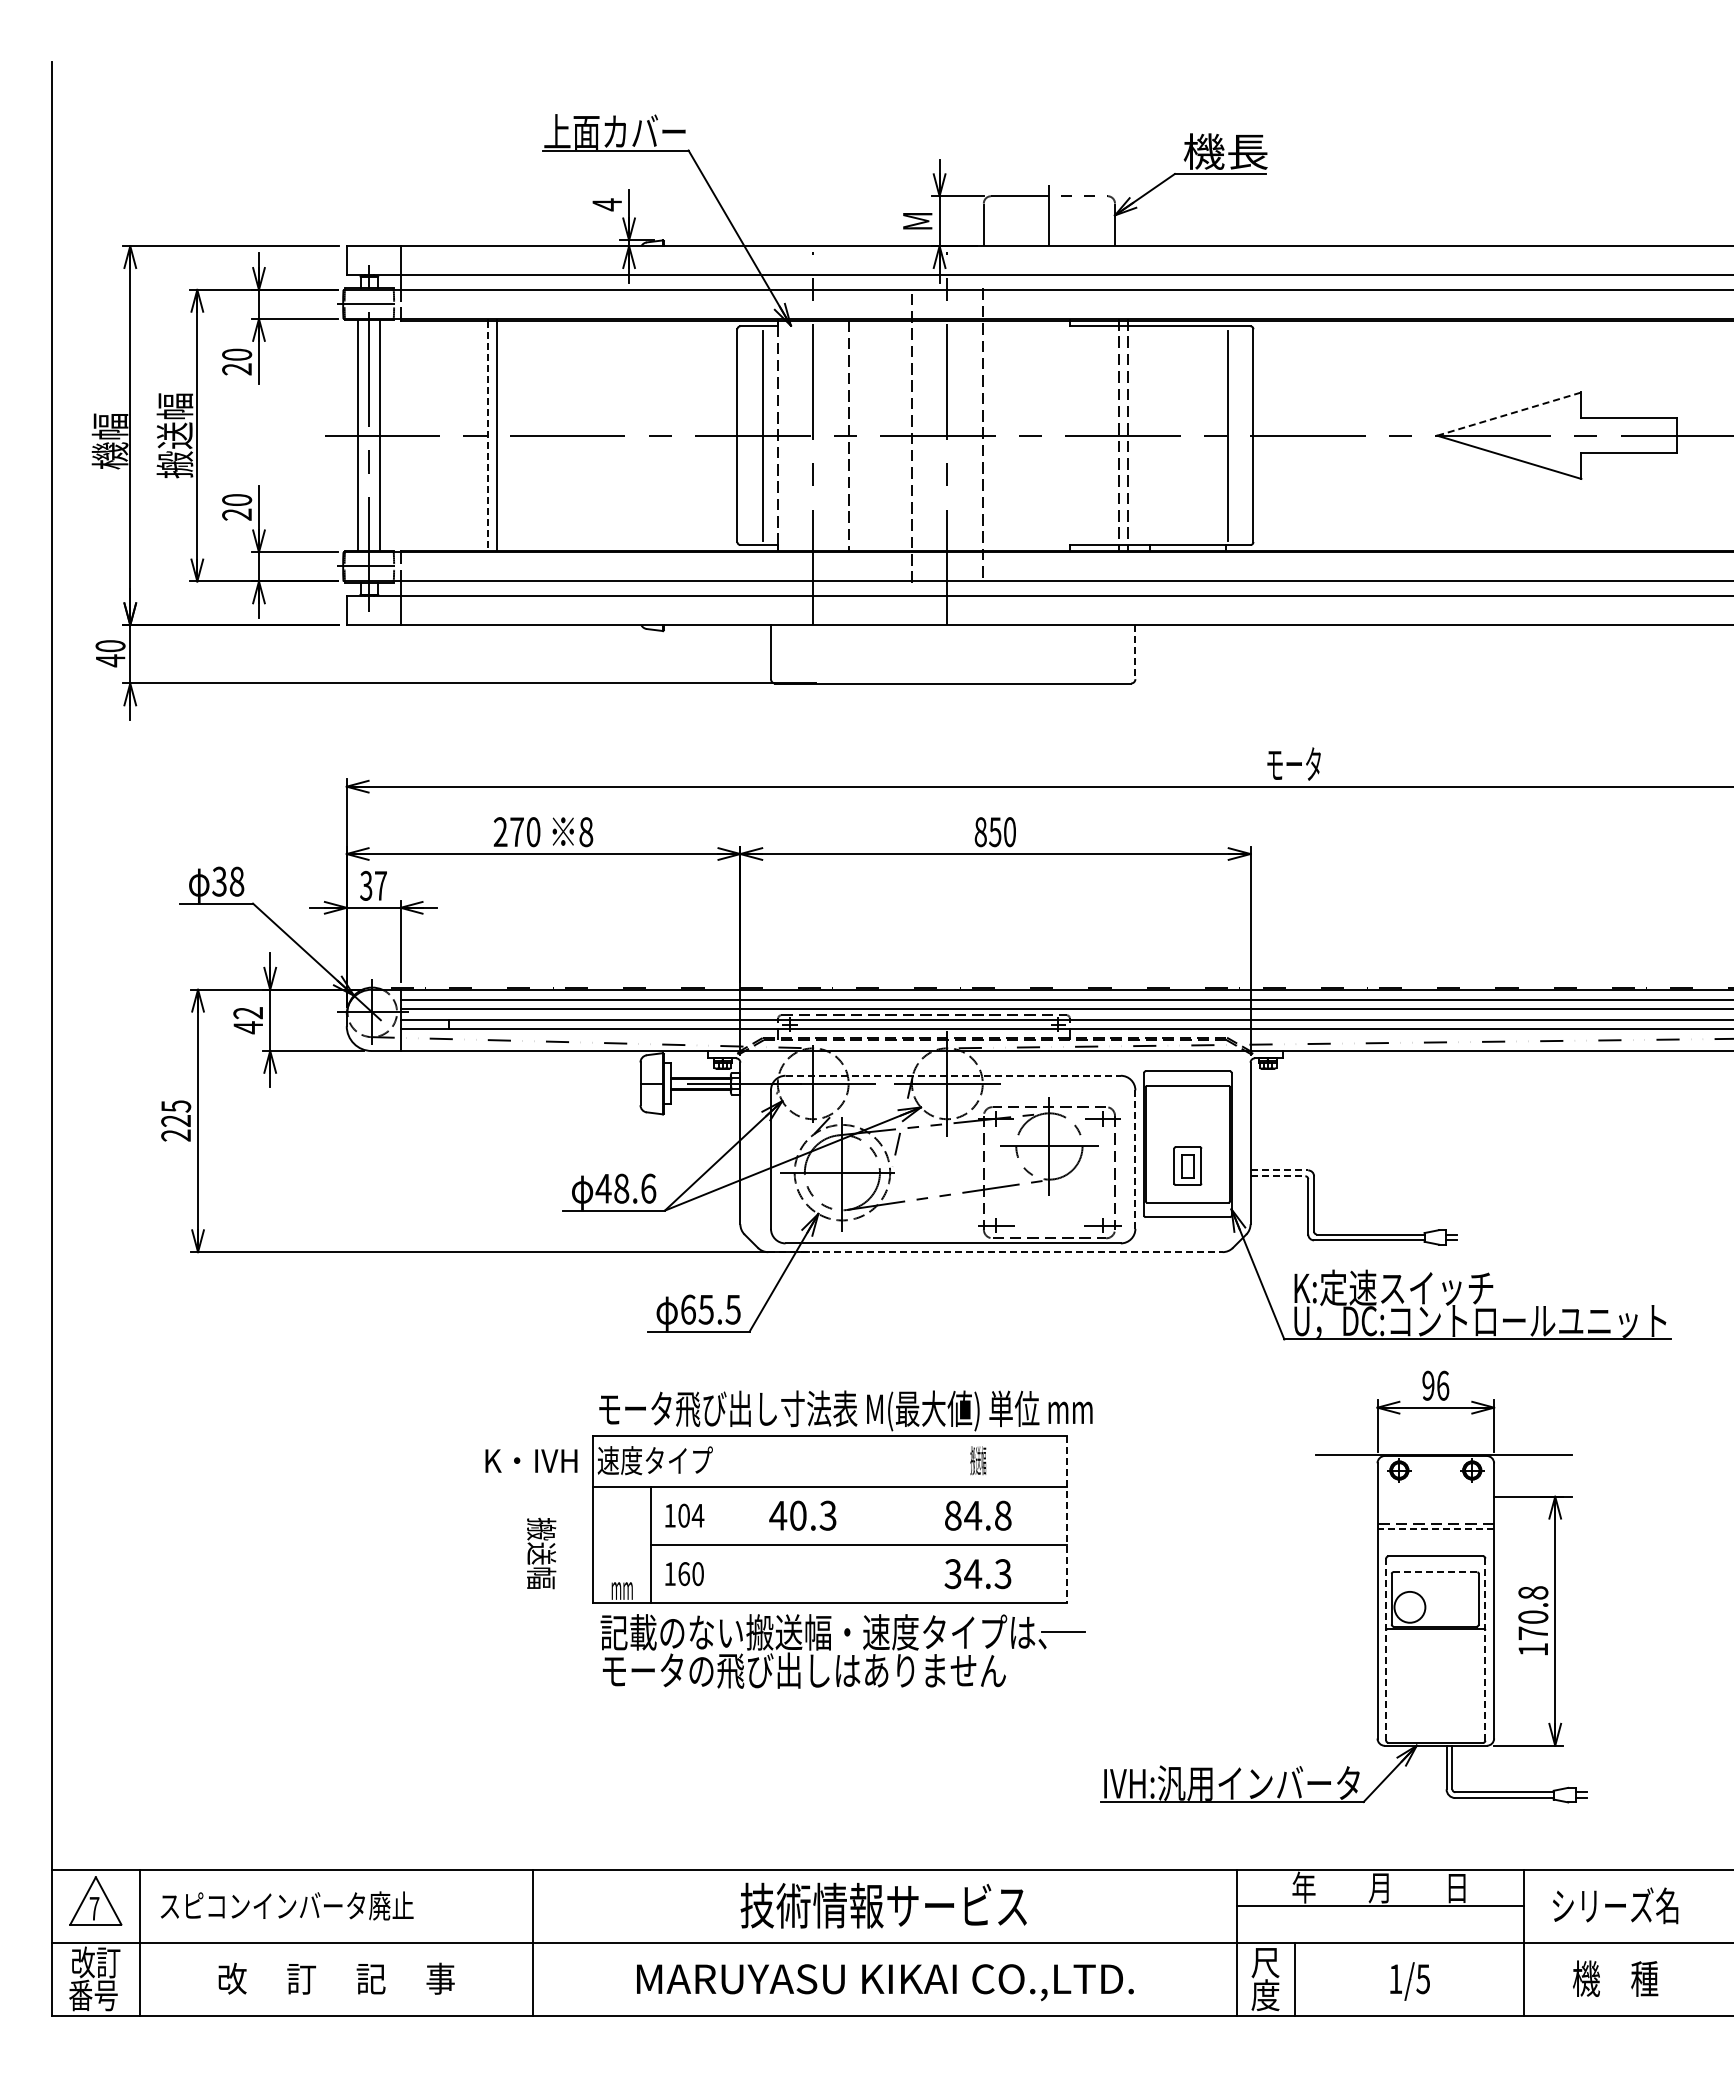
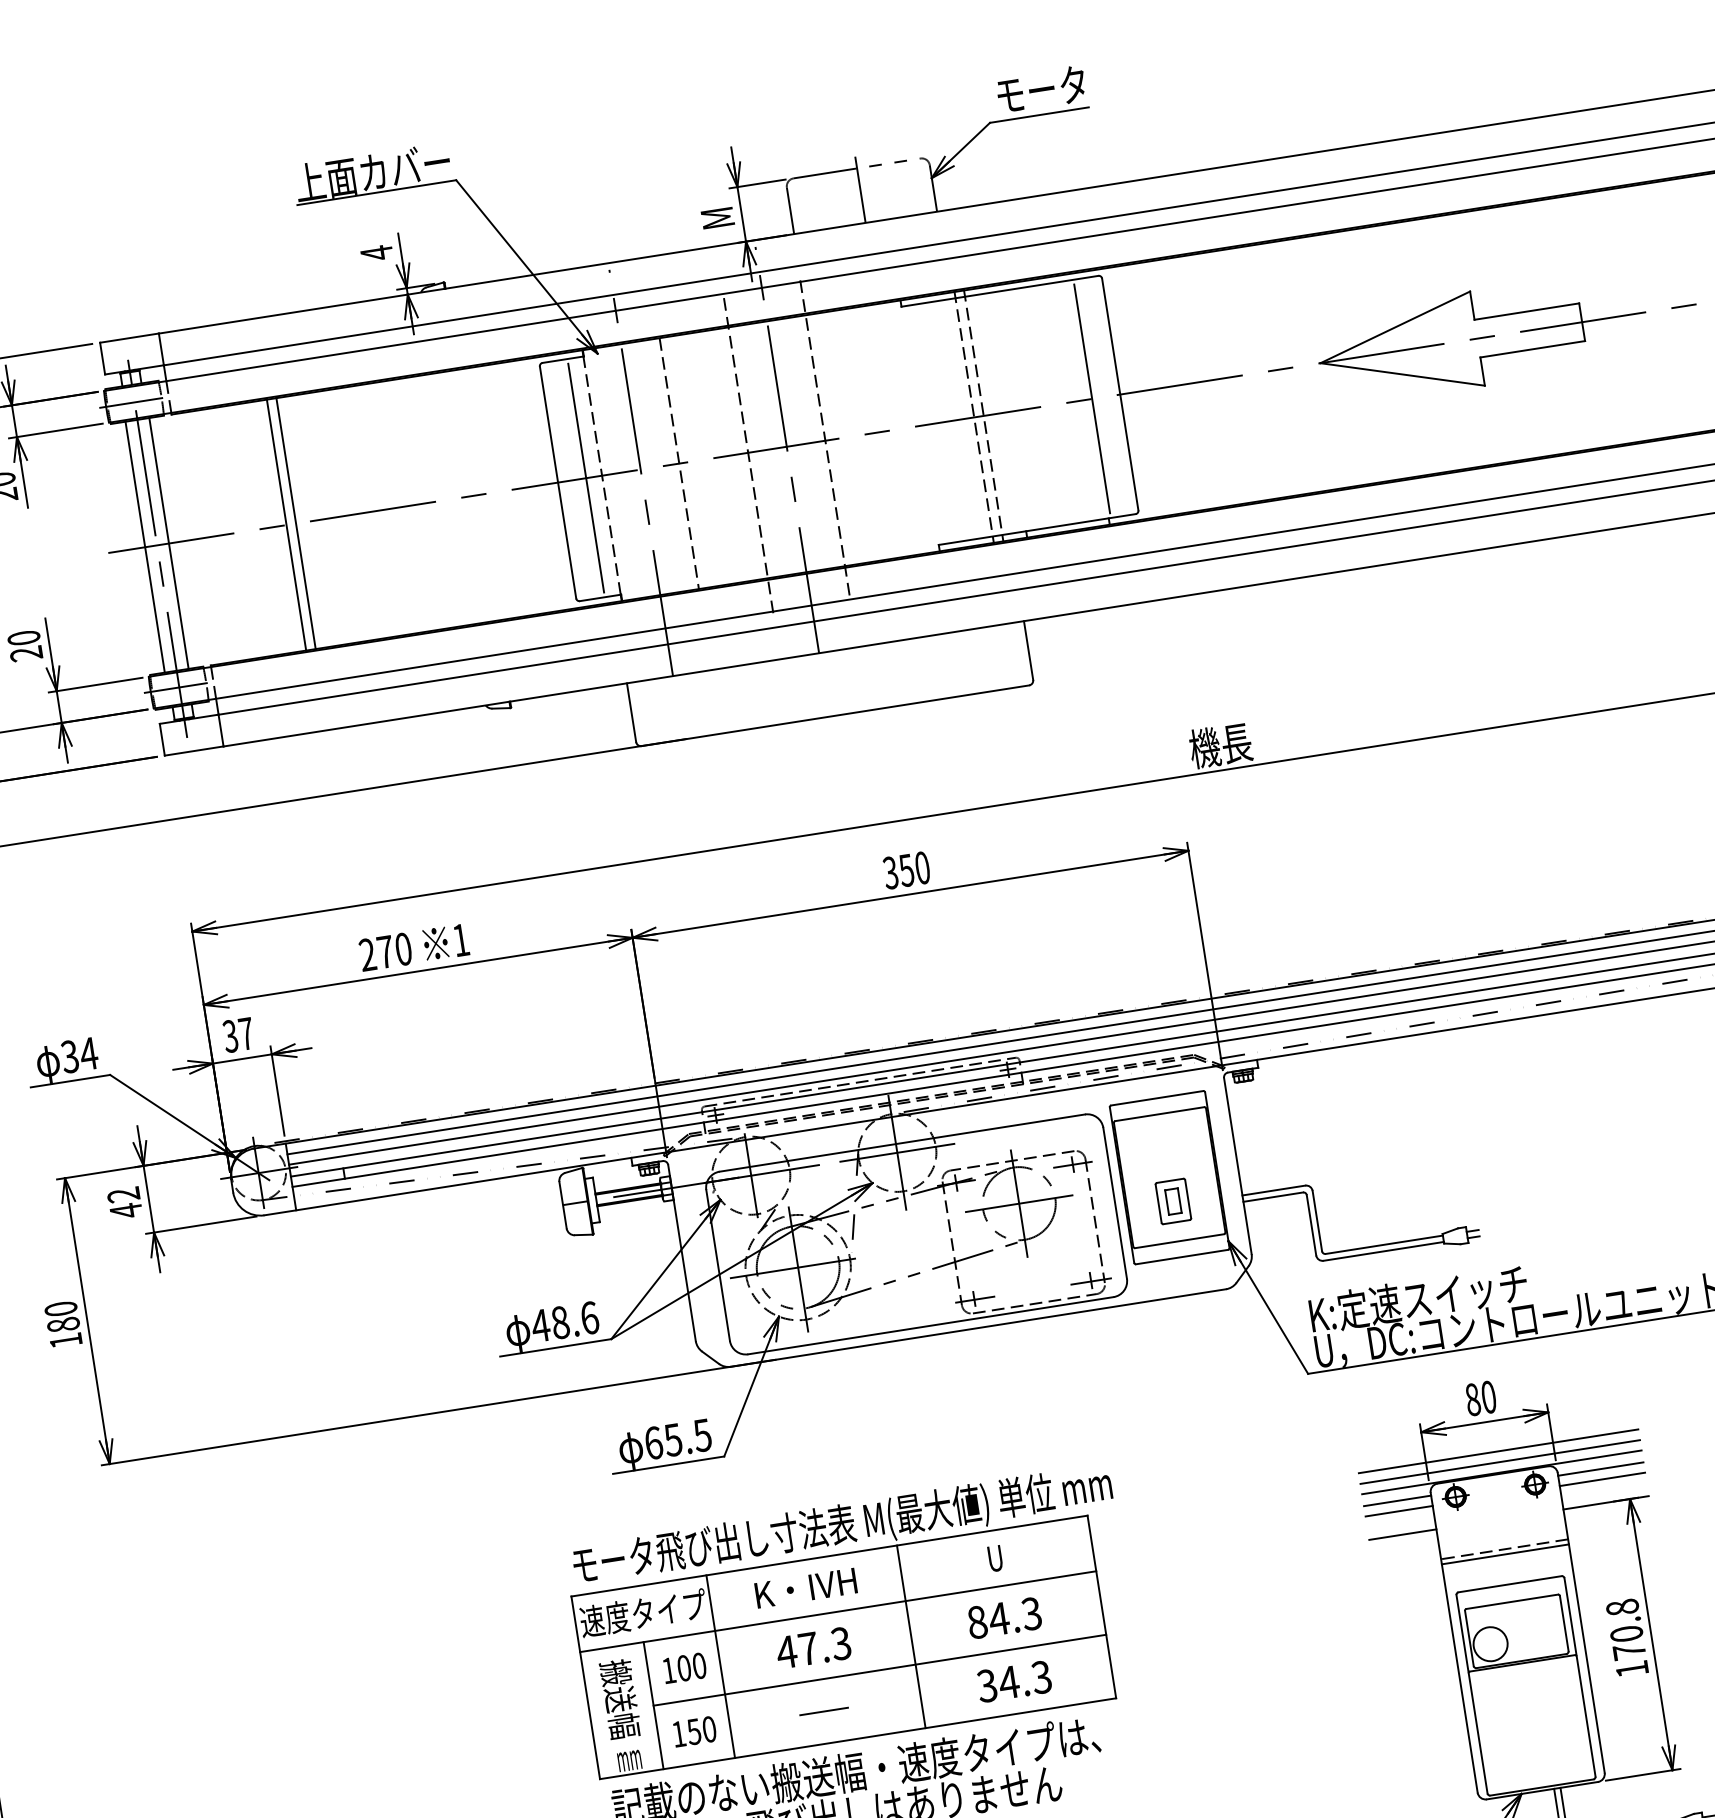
text: (1225, 151) -> (1041, 89), 機長 -> モータ
line: (1509, 413) -> (1395, 326), dashed -> solid
line: (488, 436) -> (287, 525), dashed -> solid
line: (1135, 652) -> (1028, 650), dashed -> solid
text: (1294, 764) -> (1221, 745), モータ -> 機長
text: (980, 831) -> (890, 872), 850 -> 350
text: (586, 832) -> (461, 940), 8 -> 1
text: (236, 881) -> (88, 1053), 38 -> 34
line: (953, 1075) -> (902, 1142), dashed -> solid
text: (176, 1120) -> (63, 1324), 225 -> 180
line: (1135, 1160) -> (1115, 1204), dashed -> solid
line: (1279, 1170) -> (1273, 1190), dashed -> solid
line: (1278, 1176) -> (1273, 1197), dashed -> solid
line: (995, 1252) -> (978, 1328), dashed -> solid
text: (1435, 1385) -> (1480, 1398), 96 -> 80
line: (1443, 1435) -> (1497, 1451), added
line: (1443, 1445) -> (1499, 1462), added
text: (531, 1460) -> (805, 1587), moved
text: (978, 1460) -> (995, 1557), 搬送幅 -> U
line: (1346, 1465) -> (1397, 1500), added
line: (1533, 1465) -> (1601, 1468), added
line: (1346, 1475) -> (1399, 1511), added
line: (1533, 1475) -> (1602, 1479), added
line: (1346, 1496) -> (1402, 1534), added
text: (697, 1515) -> (698, 1665), 104 -> 100
text: (798, 1515) -> (808, 1648), 40.3 -> 47.3
text: (1002, 1515) -> (1031, 1613), 84.8 -> 84.3
line: (717, 1519) -> (721, 1666), added
line: (891, 1519) -> (910, 1637), added
line: (1066, 1519) -> (1101, 1607), dashed -> solid
line: (1435, 1528) -> (1505, 1554), dashed -> solid
text: (541, 1553) -> (620, 1699), moved
line: (1435, 1572) -> (1512, 1601), dashed -> solid
text: (684, 1574) -> (694, 1732), 160 -> 150
line: (1063, 1631) -> (824, 1710), moved
line: (1386, 1649) -> (1472, 1694), dashed -> solid
line: (1485, 1649) -> (1580, 1677), dashed -> solid

